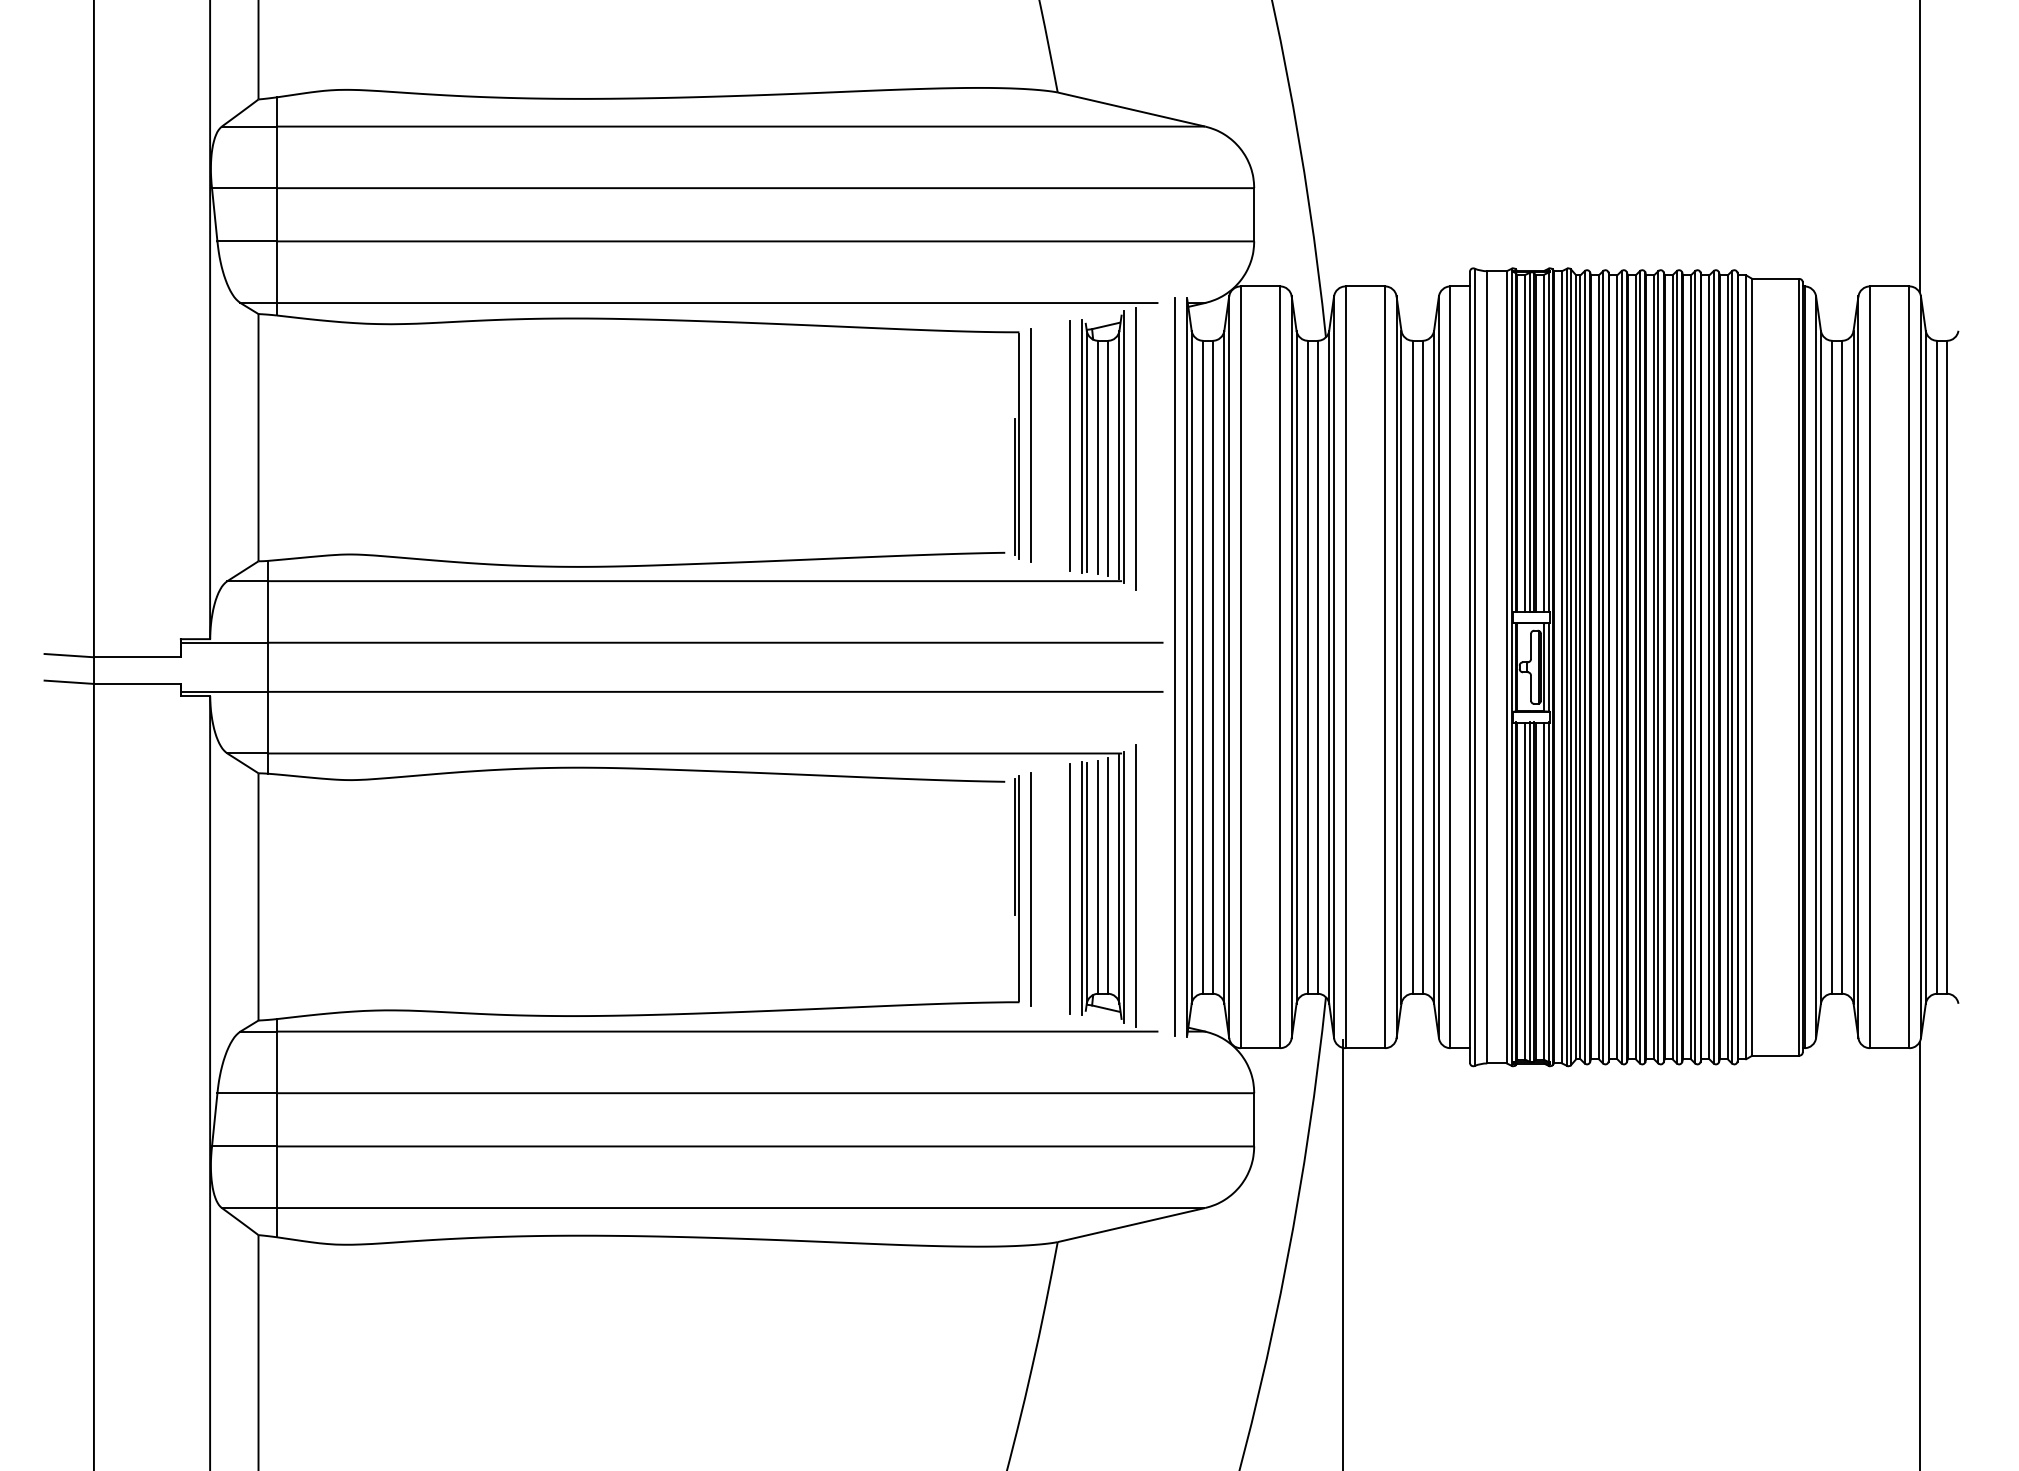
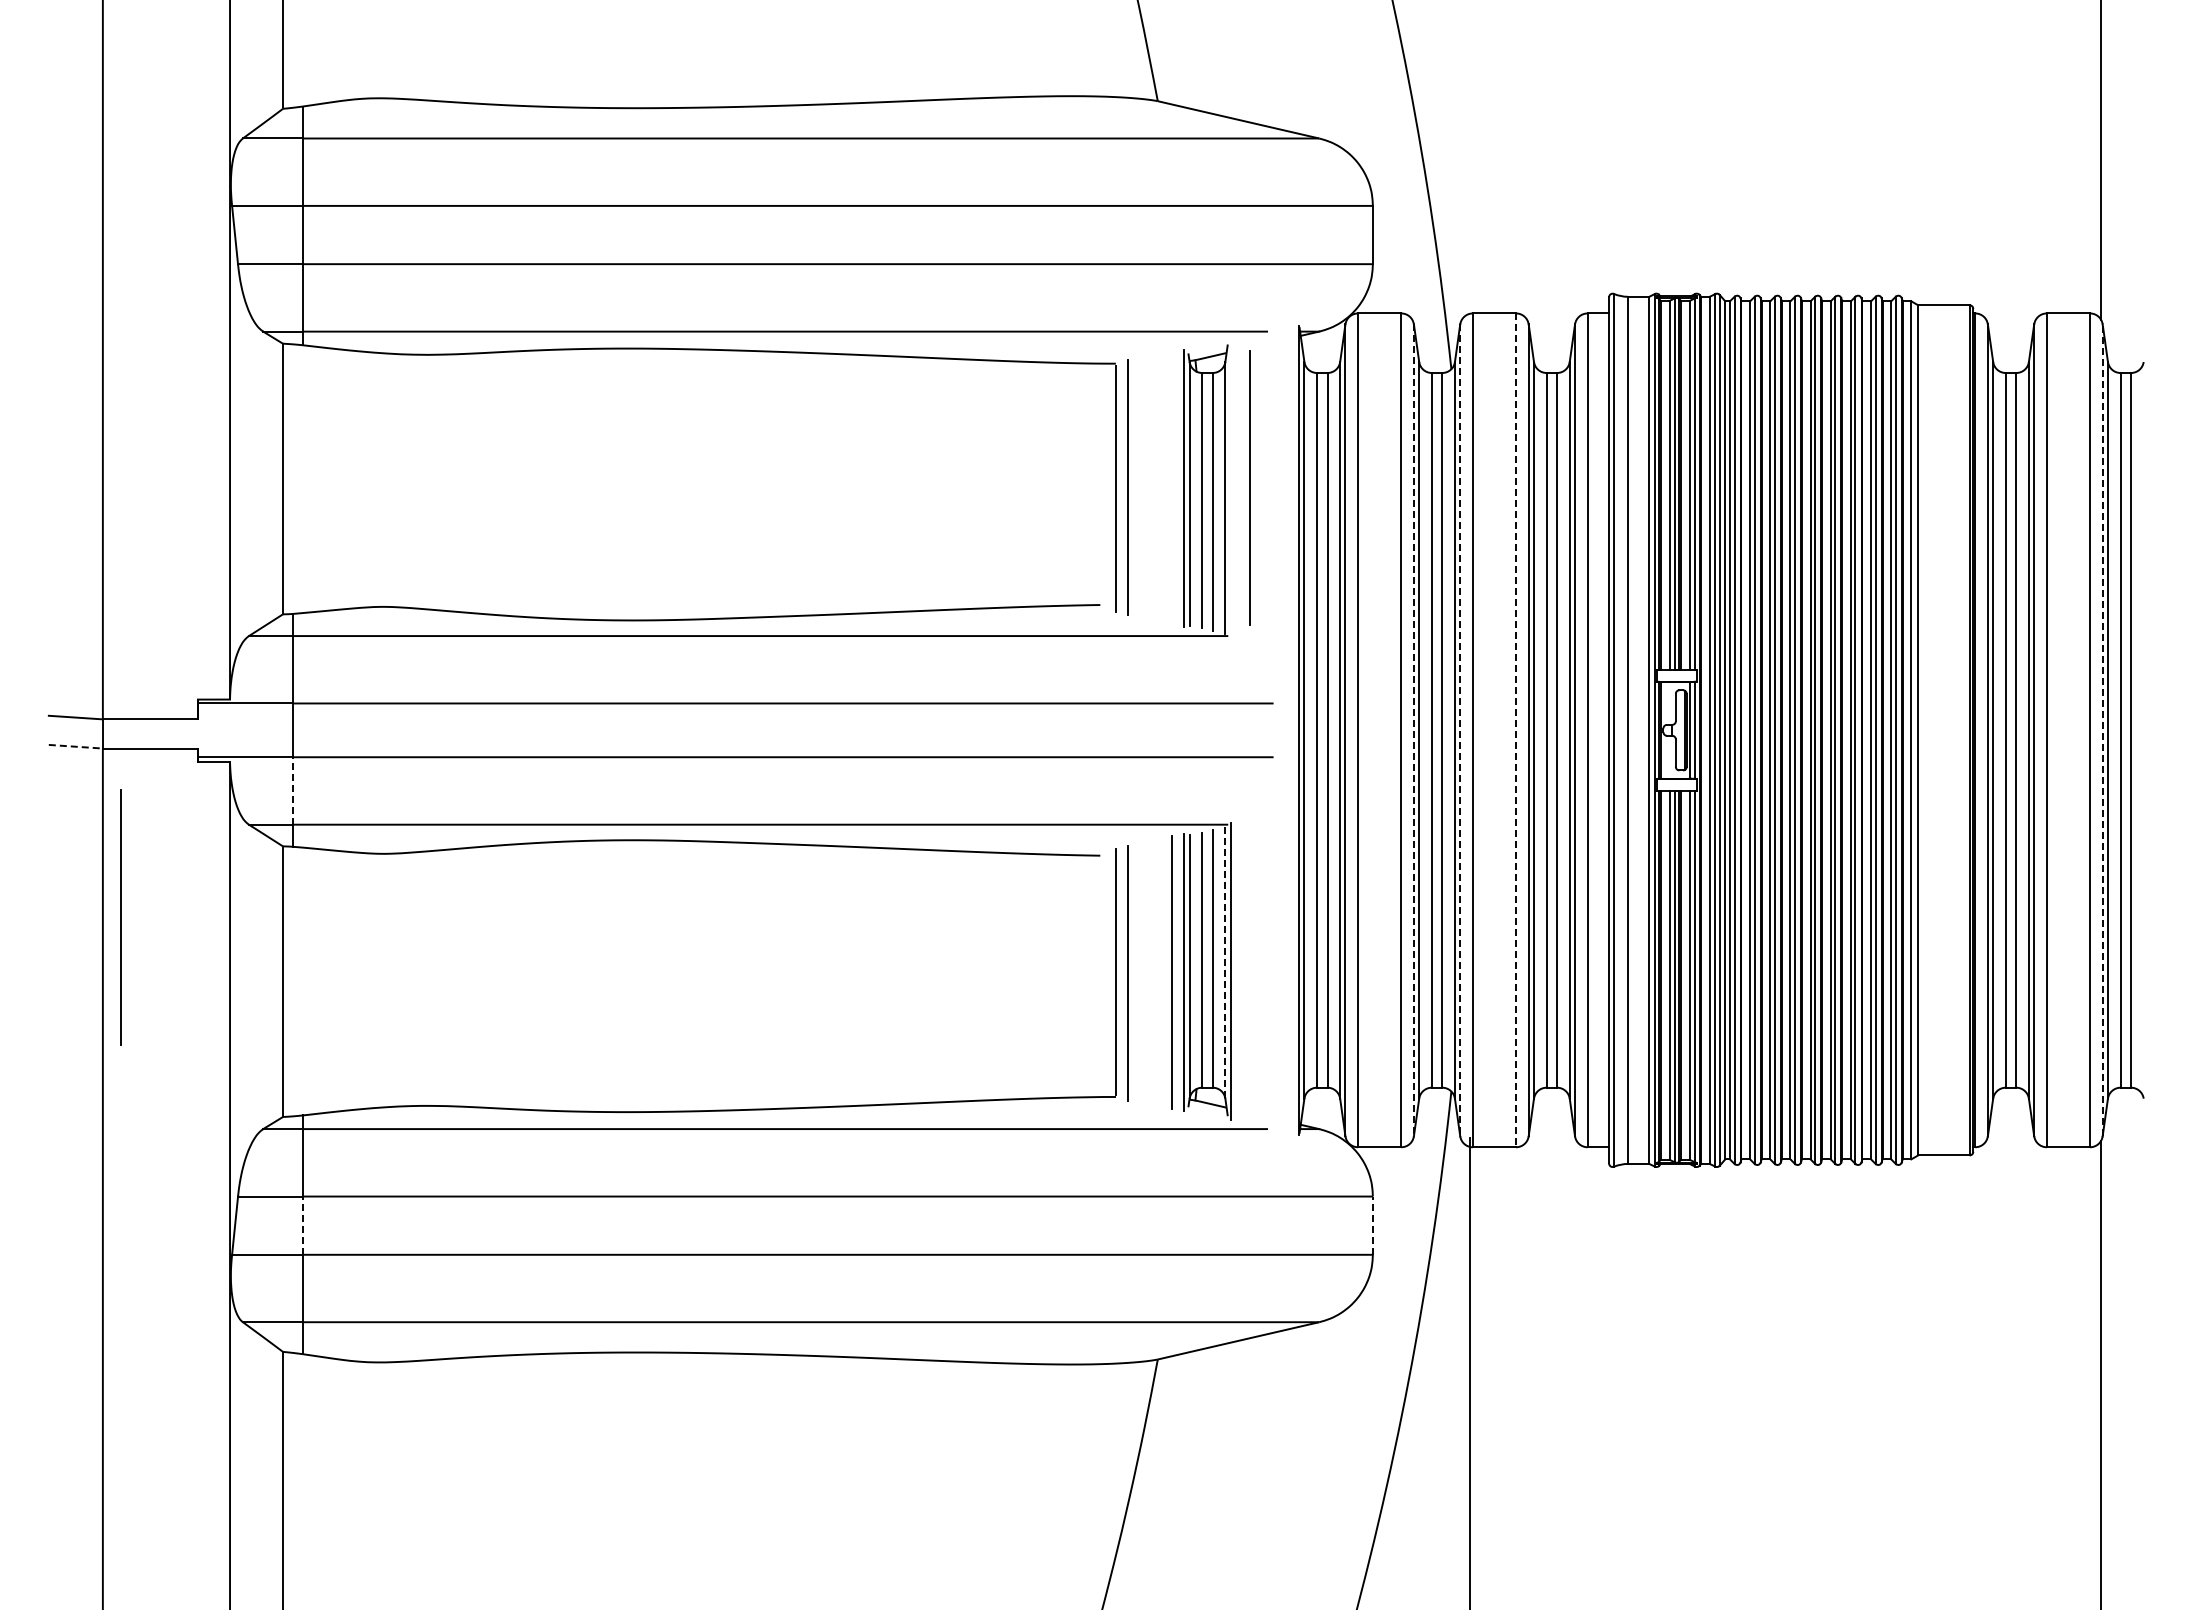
line: (1070, 445) -> (1249, 487), moved
line: (1124, 446) -> (1230, 488), removed
line: (1136, 448) -> (1243, 490), removed
line: (1014, 486) -> (1110, 532), removed
line: (1175, 667) -> (1286, 730), removed
line: (1291, 667) -> (1413, 730), solid -> dashed
line: (1334, 667) -> (1460, 730), solid -> dashed
line: (1385, 667) -> (1516, 730), solid -> dashed
line: (1920, 667) -> (2102, 730), solid -> dashed
line: (69, 682) -> (76, 746), solid -> dashed
line: (268, 722) -> (293, 790), solid -> dashed
line: (110, 838) -> (120, 917), added
line: (1014, 846) -> (1110, 926), removed
line: (1119, 880) -> (1225, 963), solid -> dashed
line: (1136, 885) -> (1243, 969), removed
line: (276, 1119) -> (302, 1225), solid -> dashed
line: (1253, 1119) -> (1372, 1225), solid -> dashed

